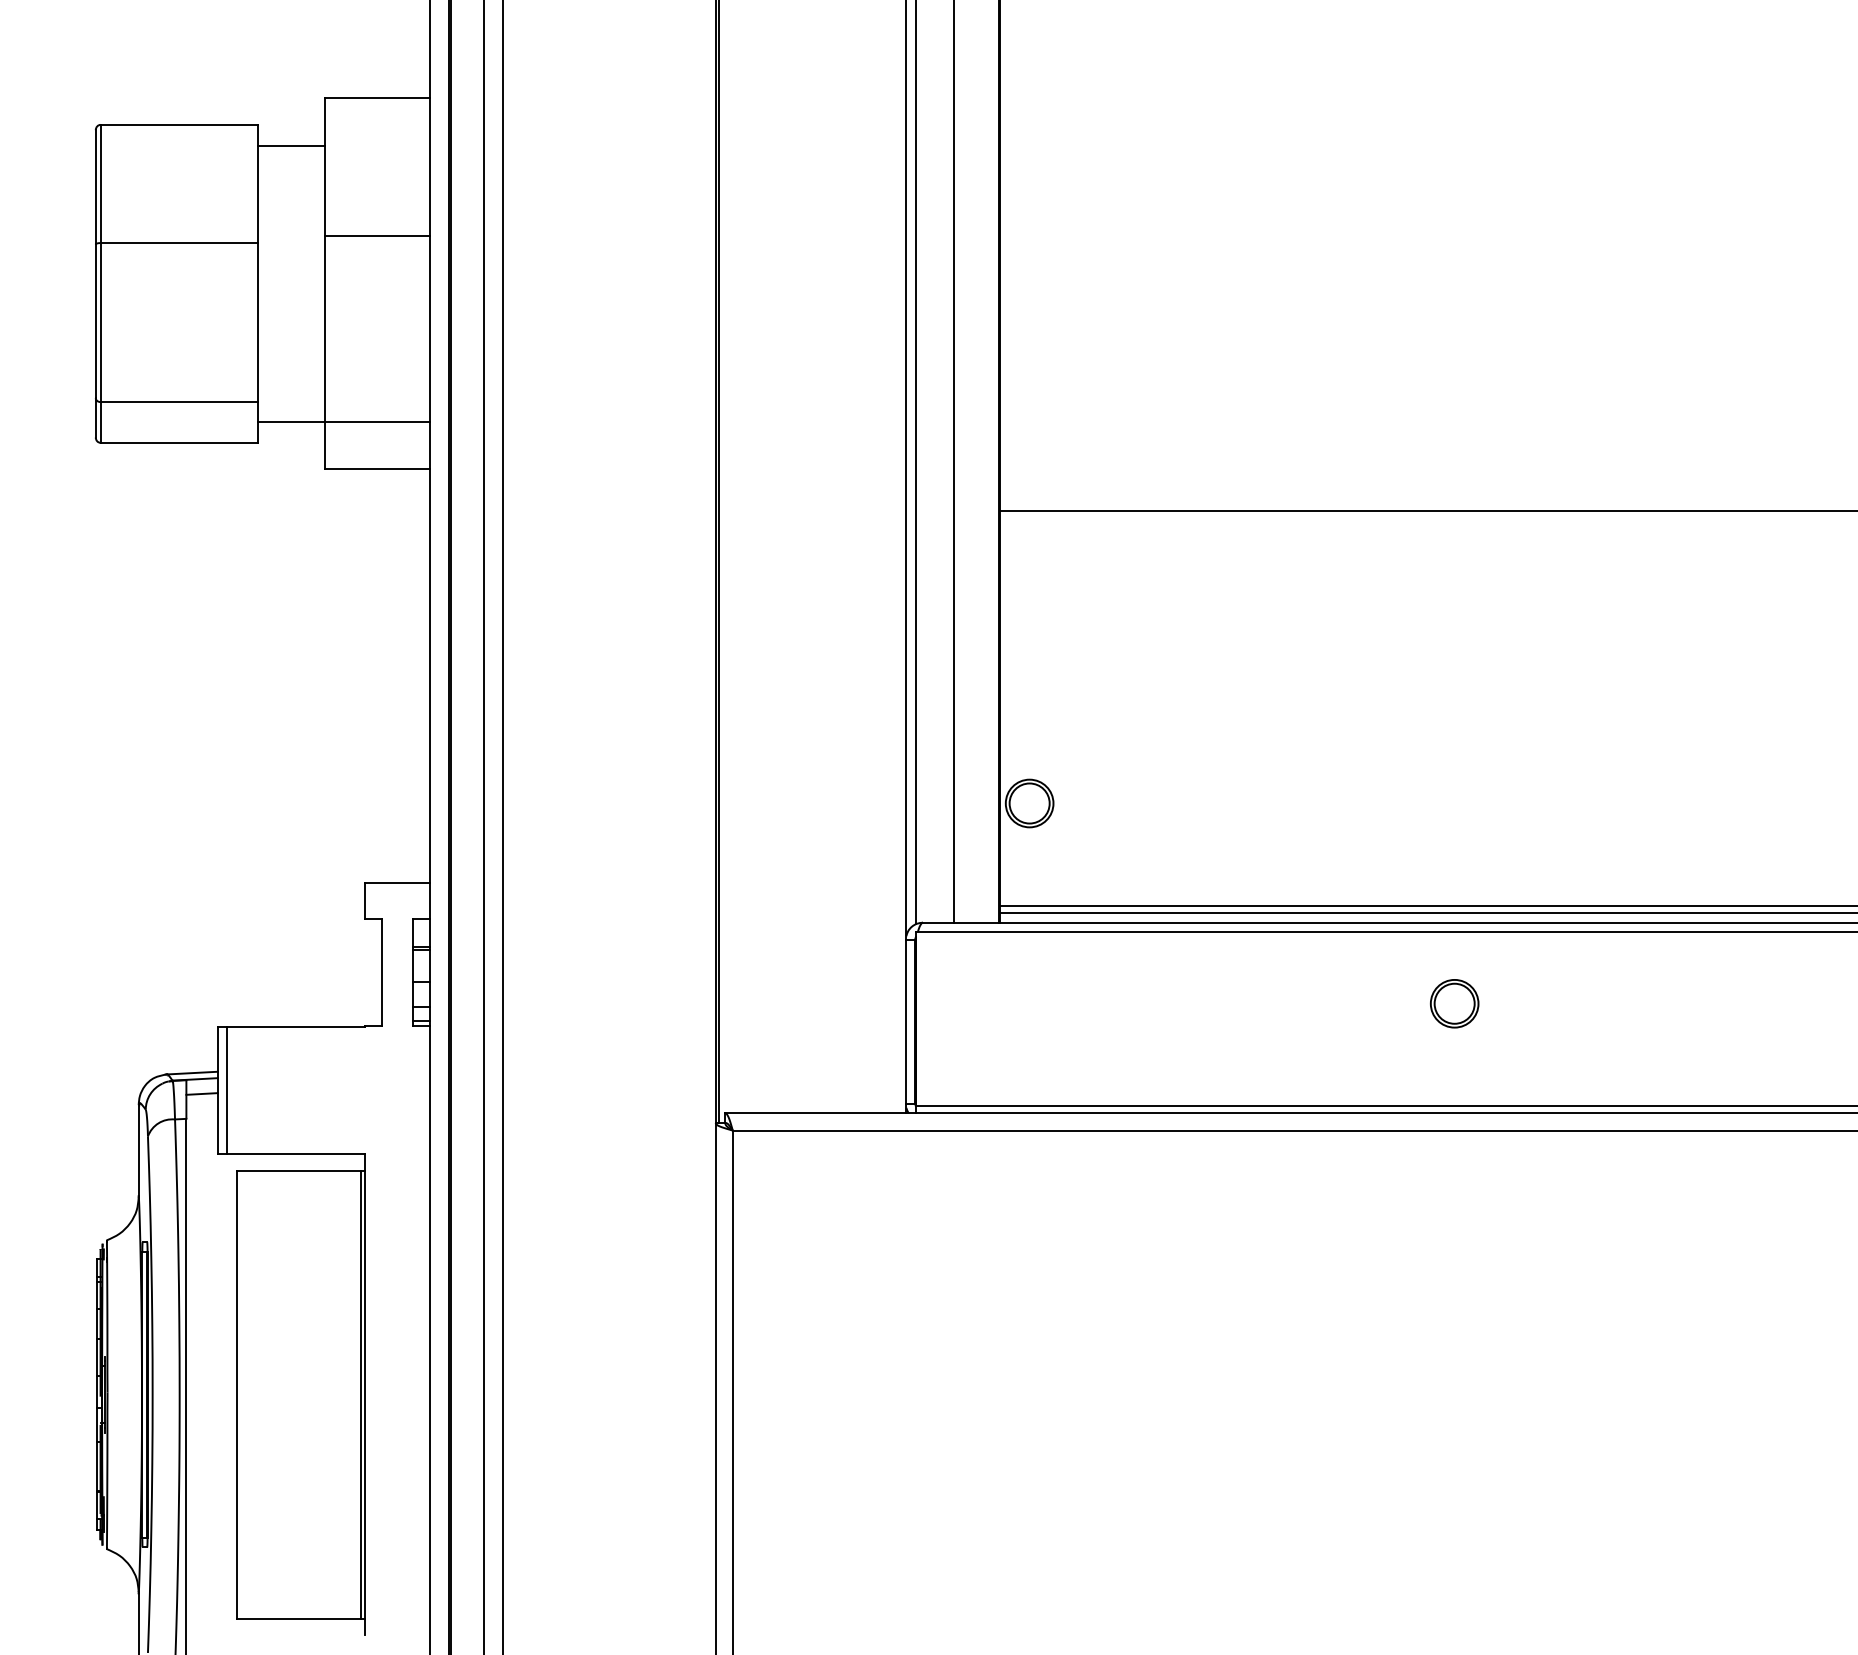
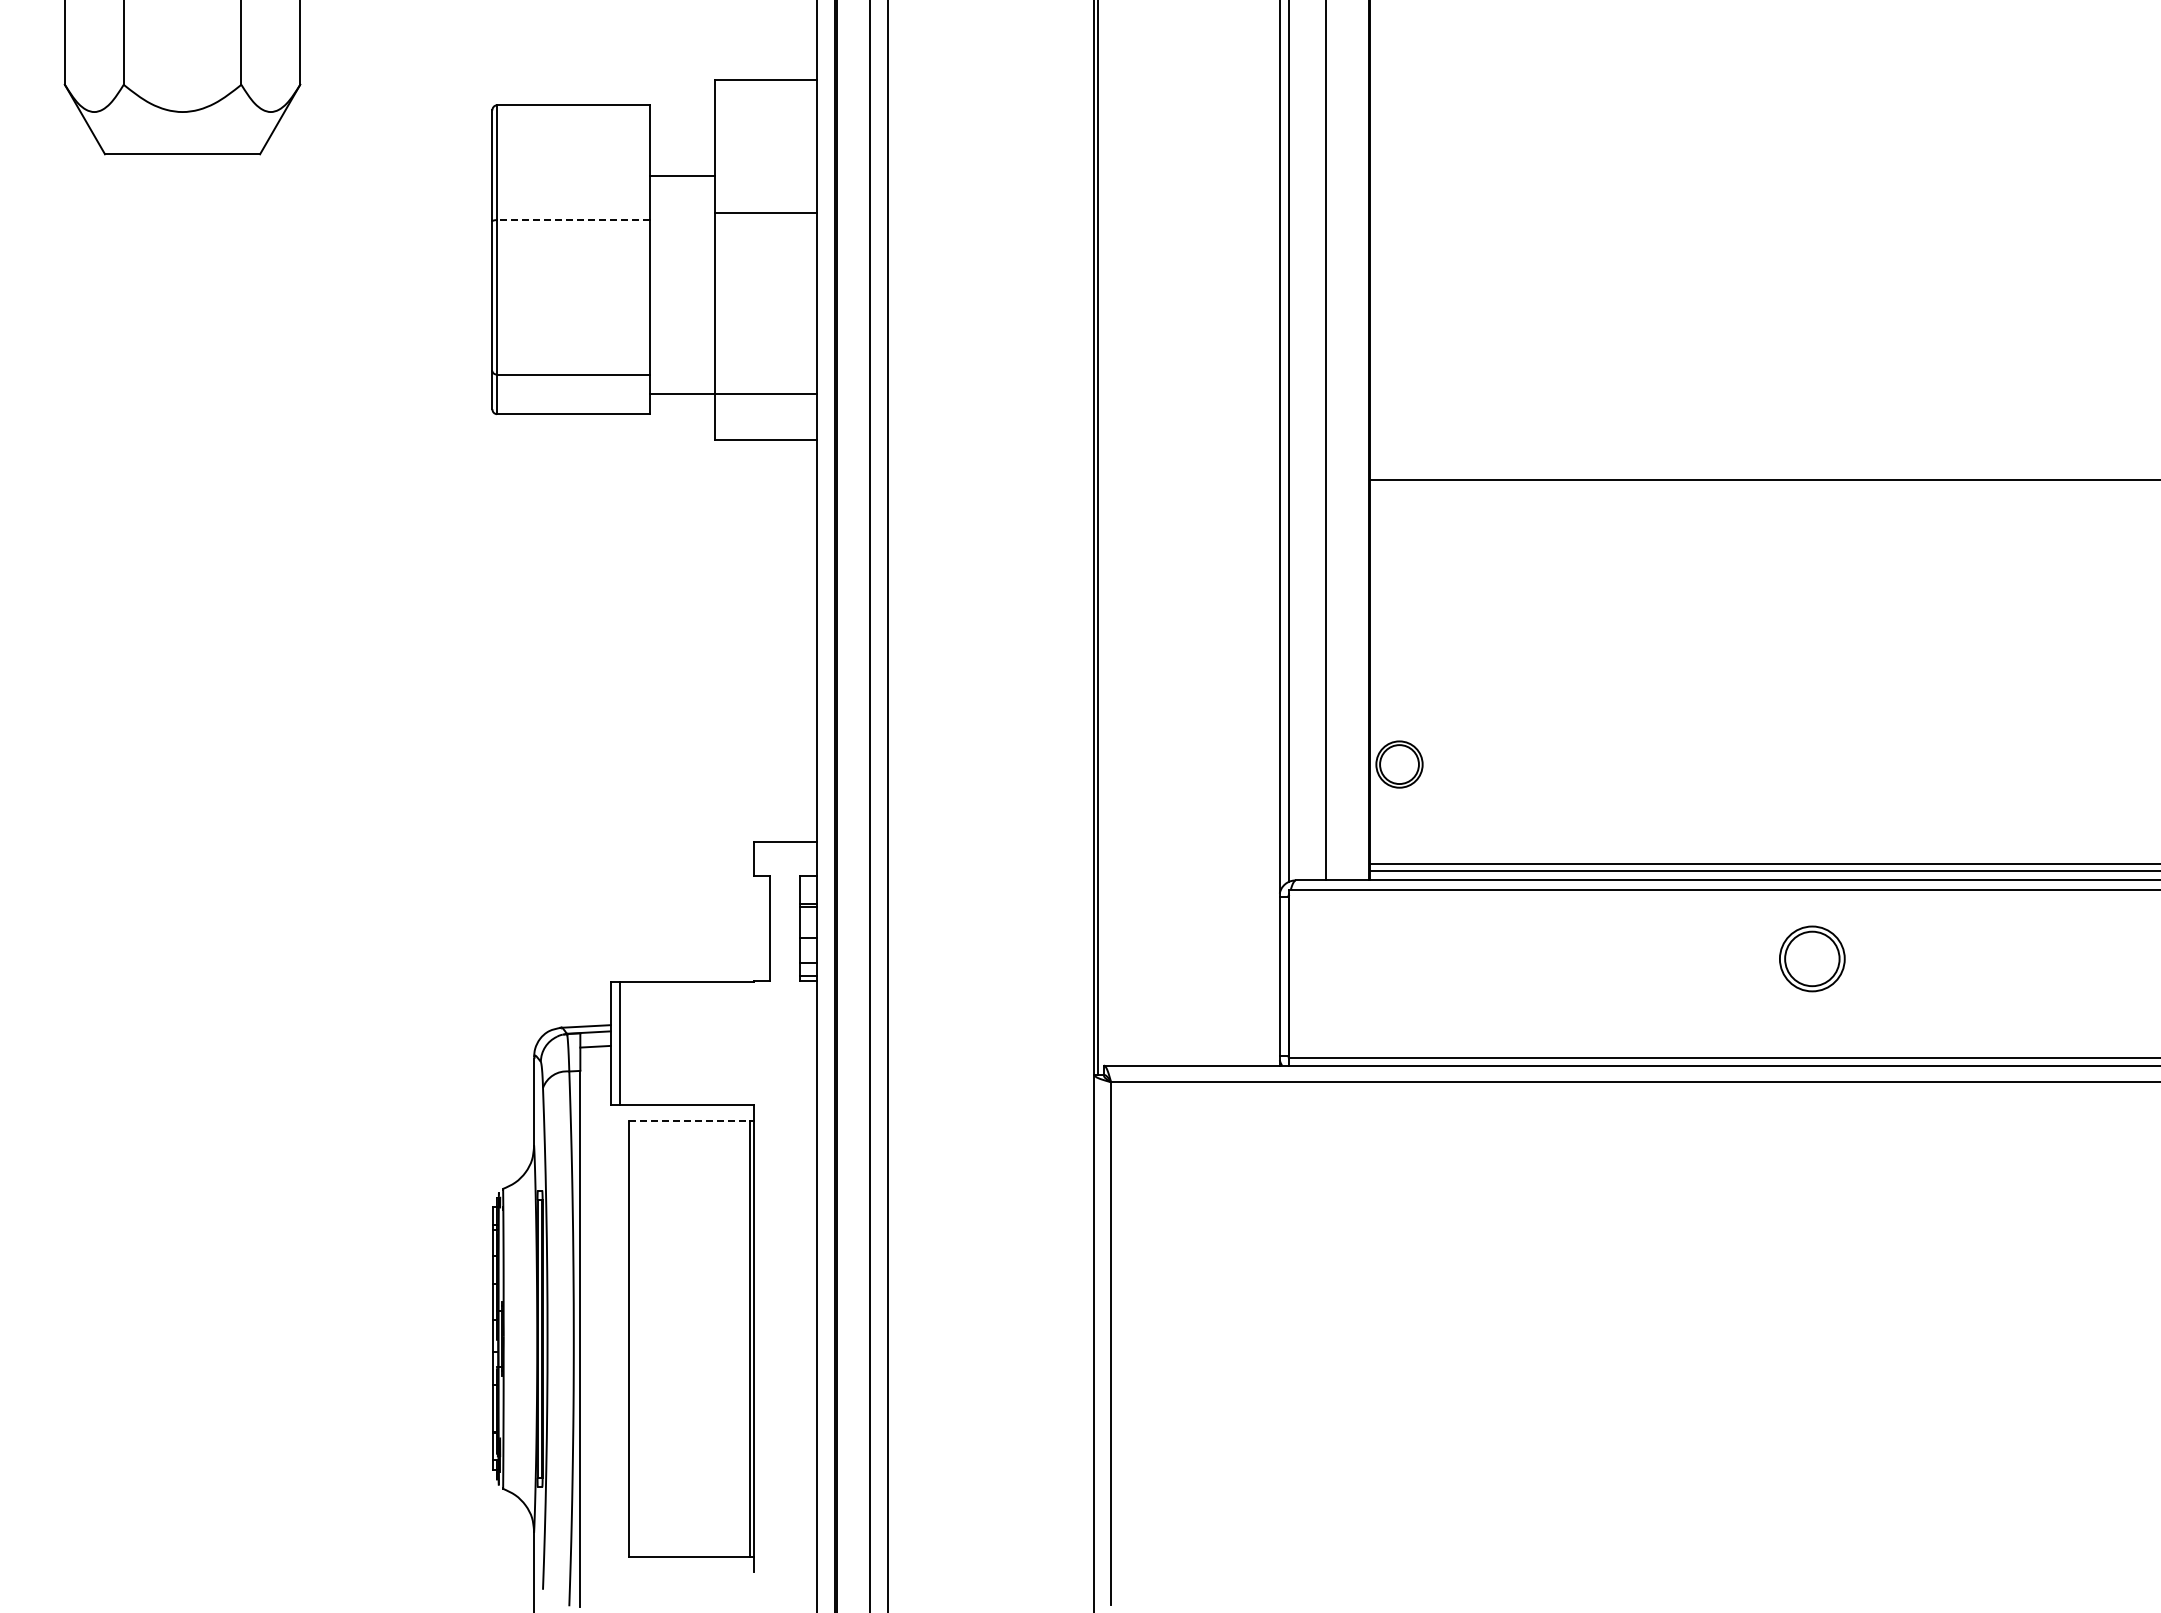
line: (290, 145) -> (681, 176), moved
line: (178, 243) -> (572, 220), solid -> dashed
part: (1454, 1004) -> (1812, 959), size x1.4
line: (299, 1170) -> (690, 1121), solid -> dashed

